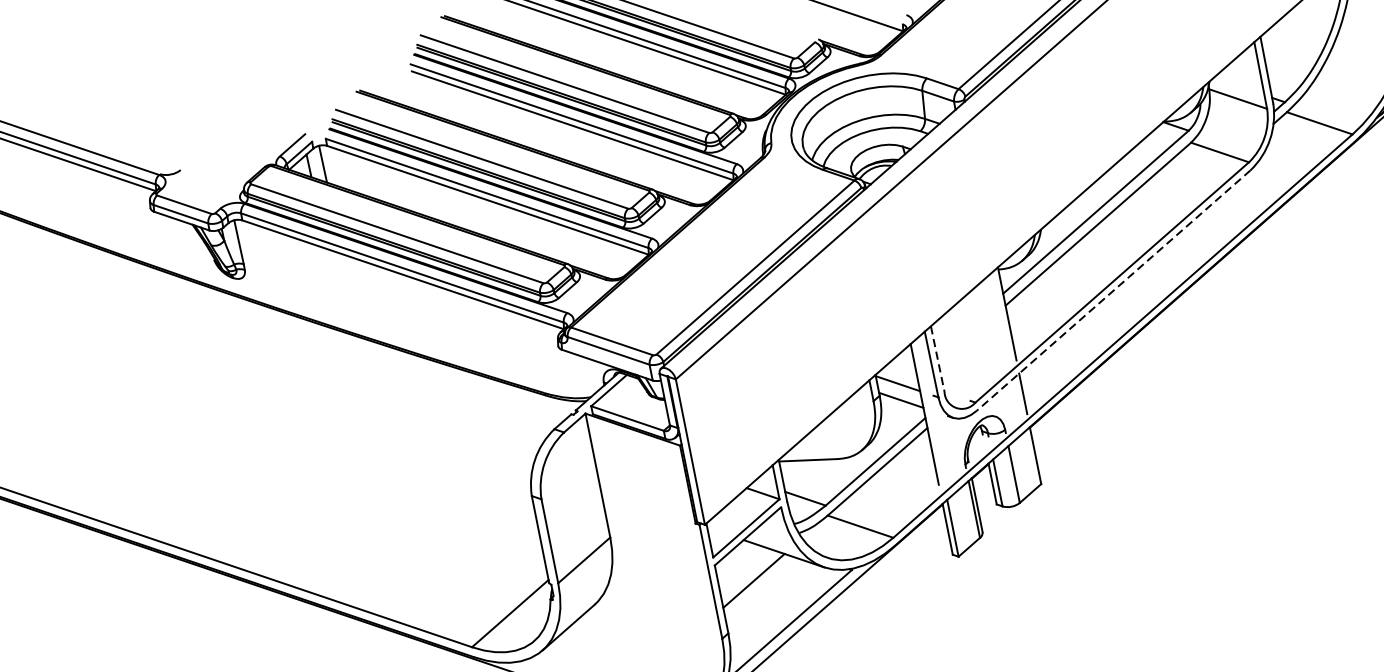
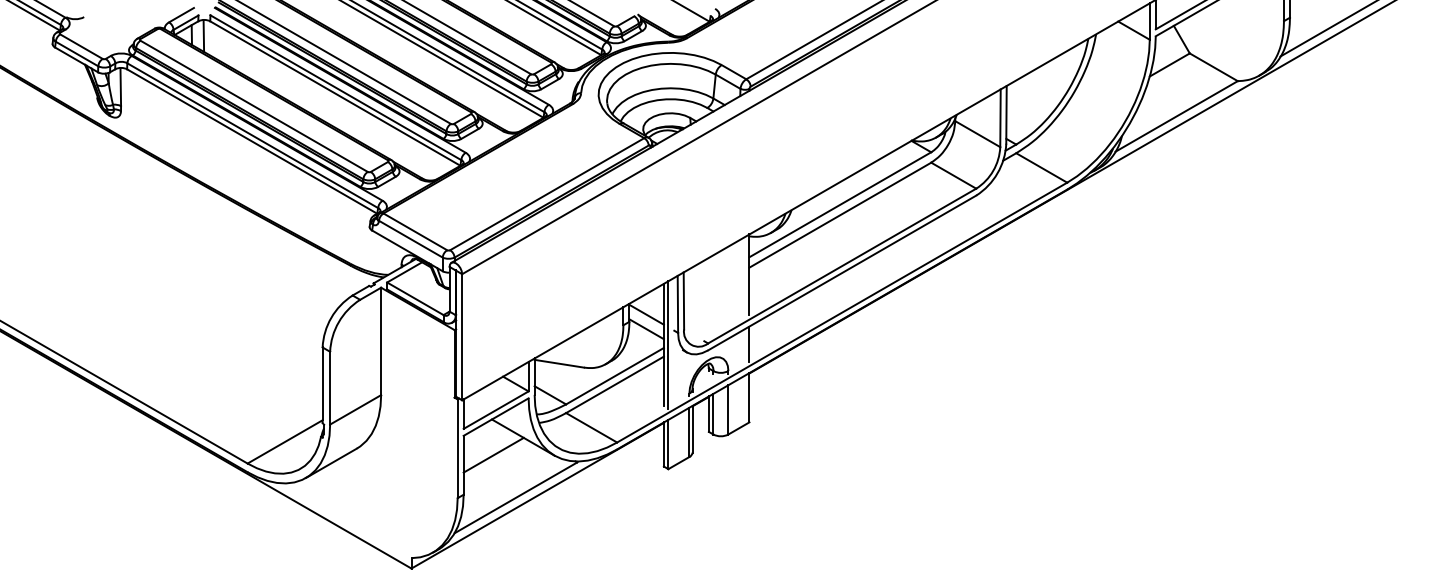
line: (1114, 290) -> (842, 273), dashed -> solid
line: (937, 358) -> (683, 300), dashed -> solid
line: (929, 412) -> (668, 344), added

